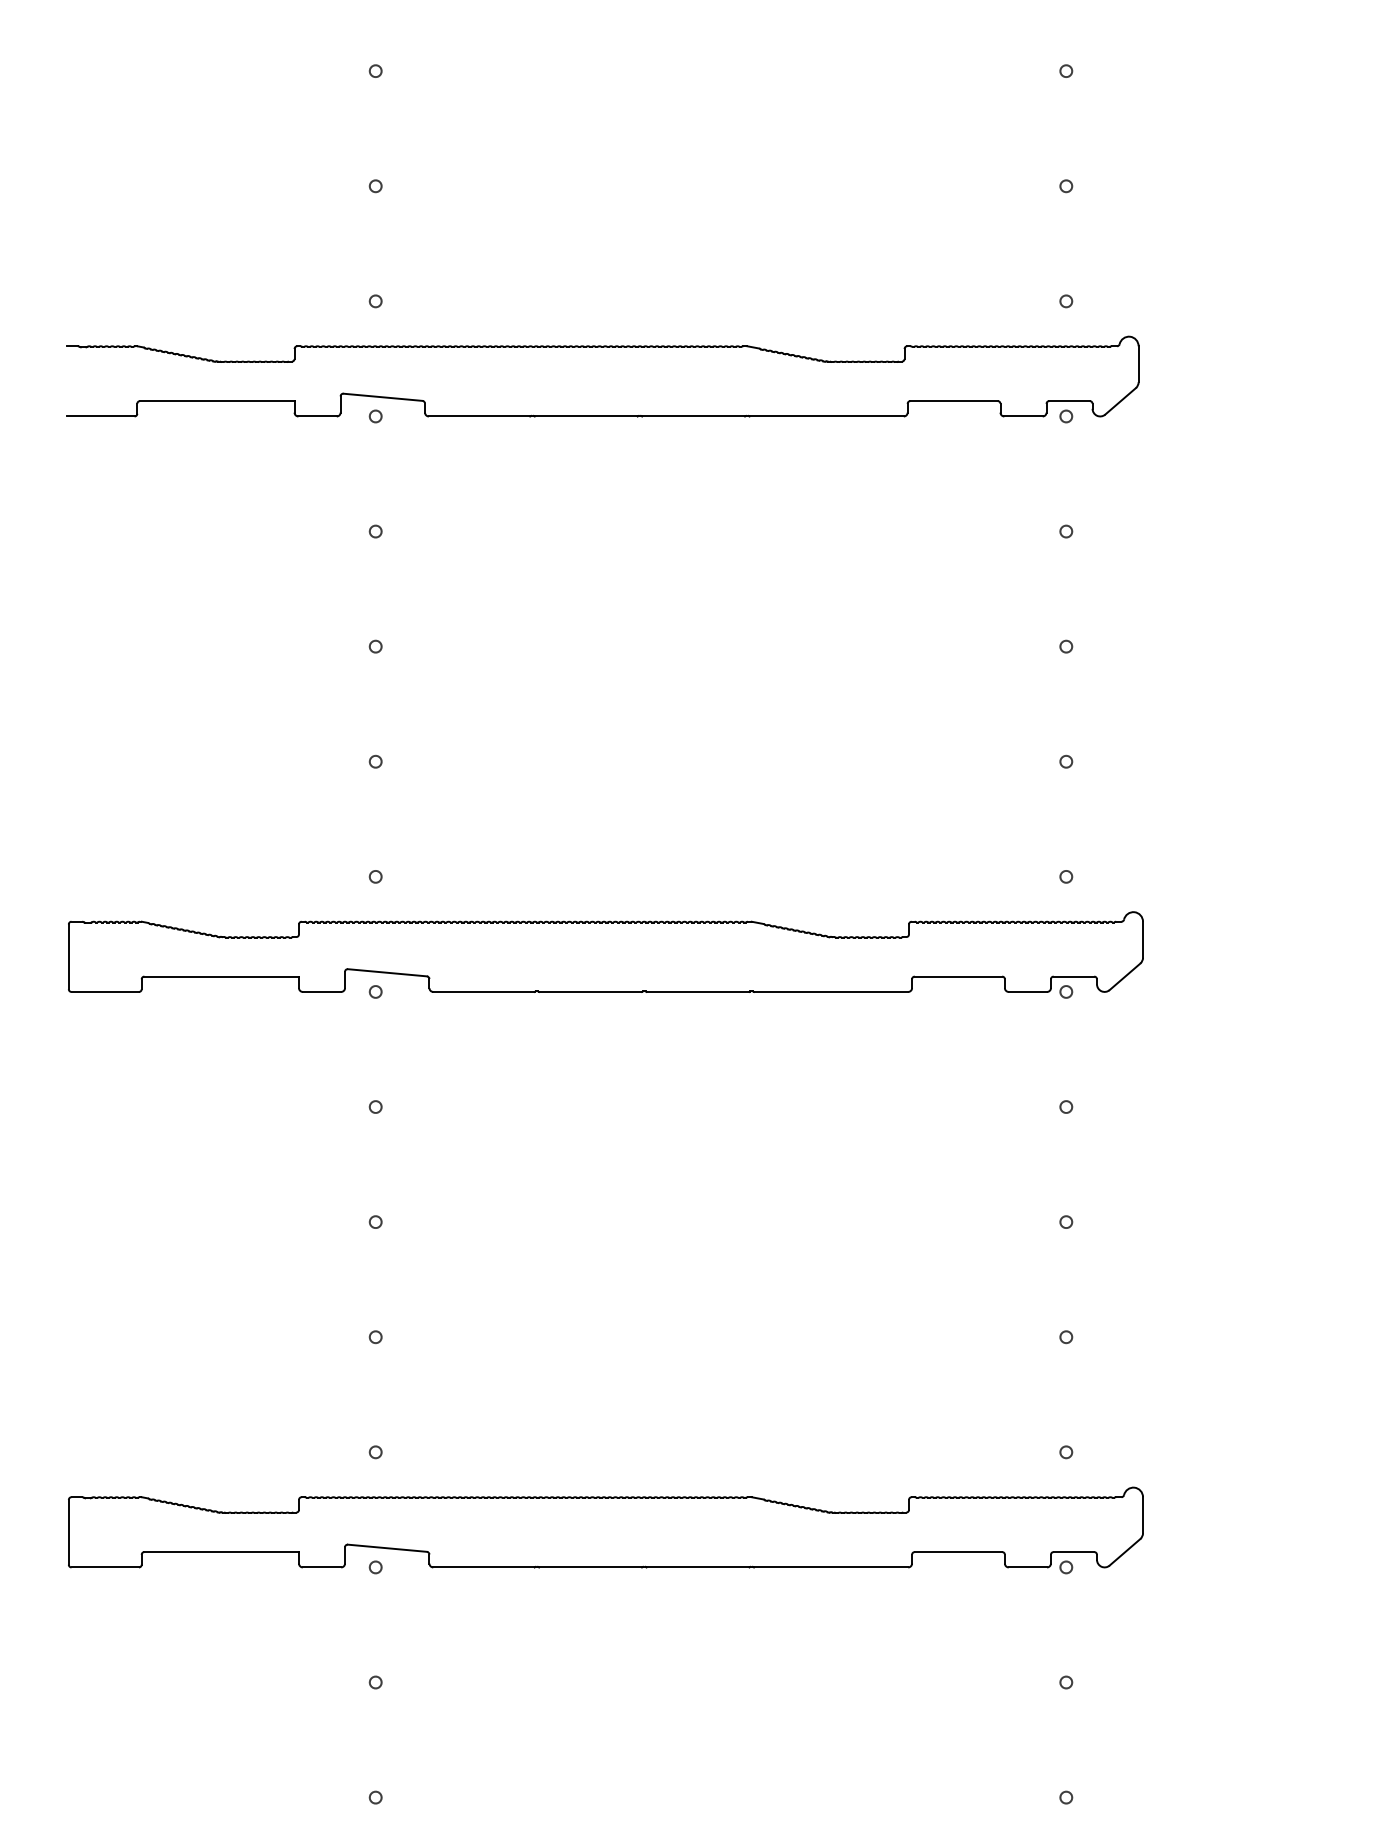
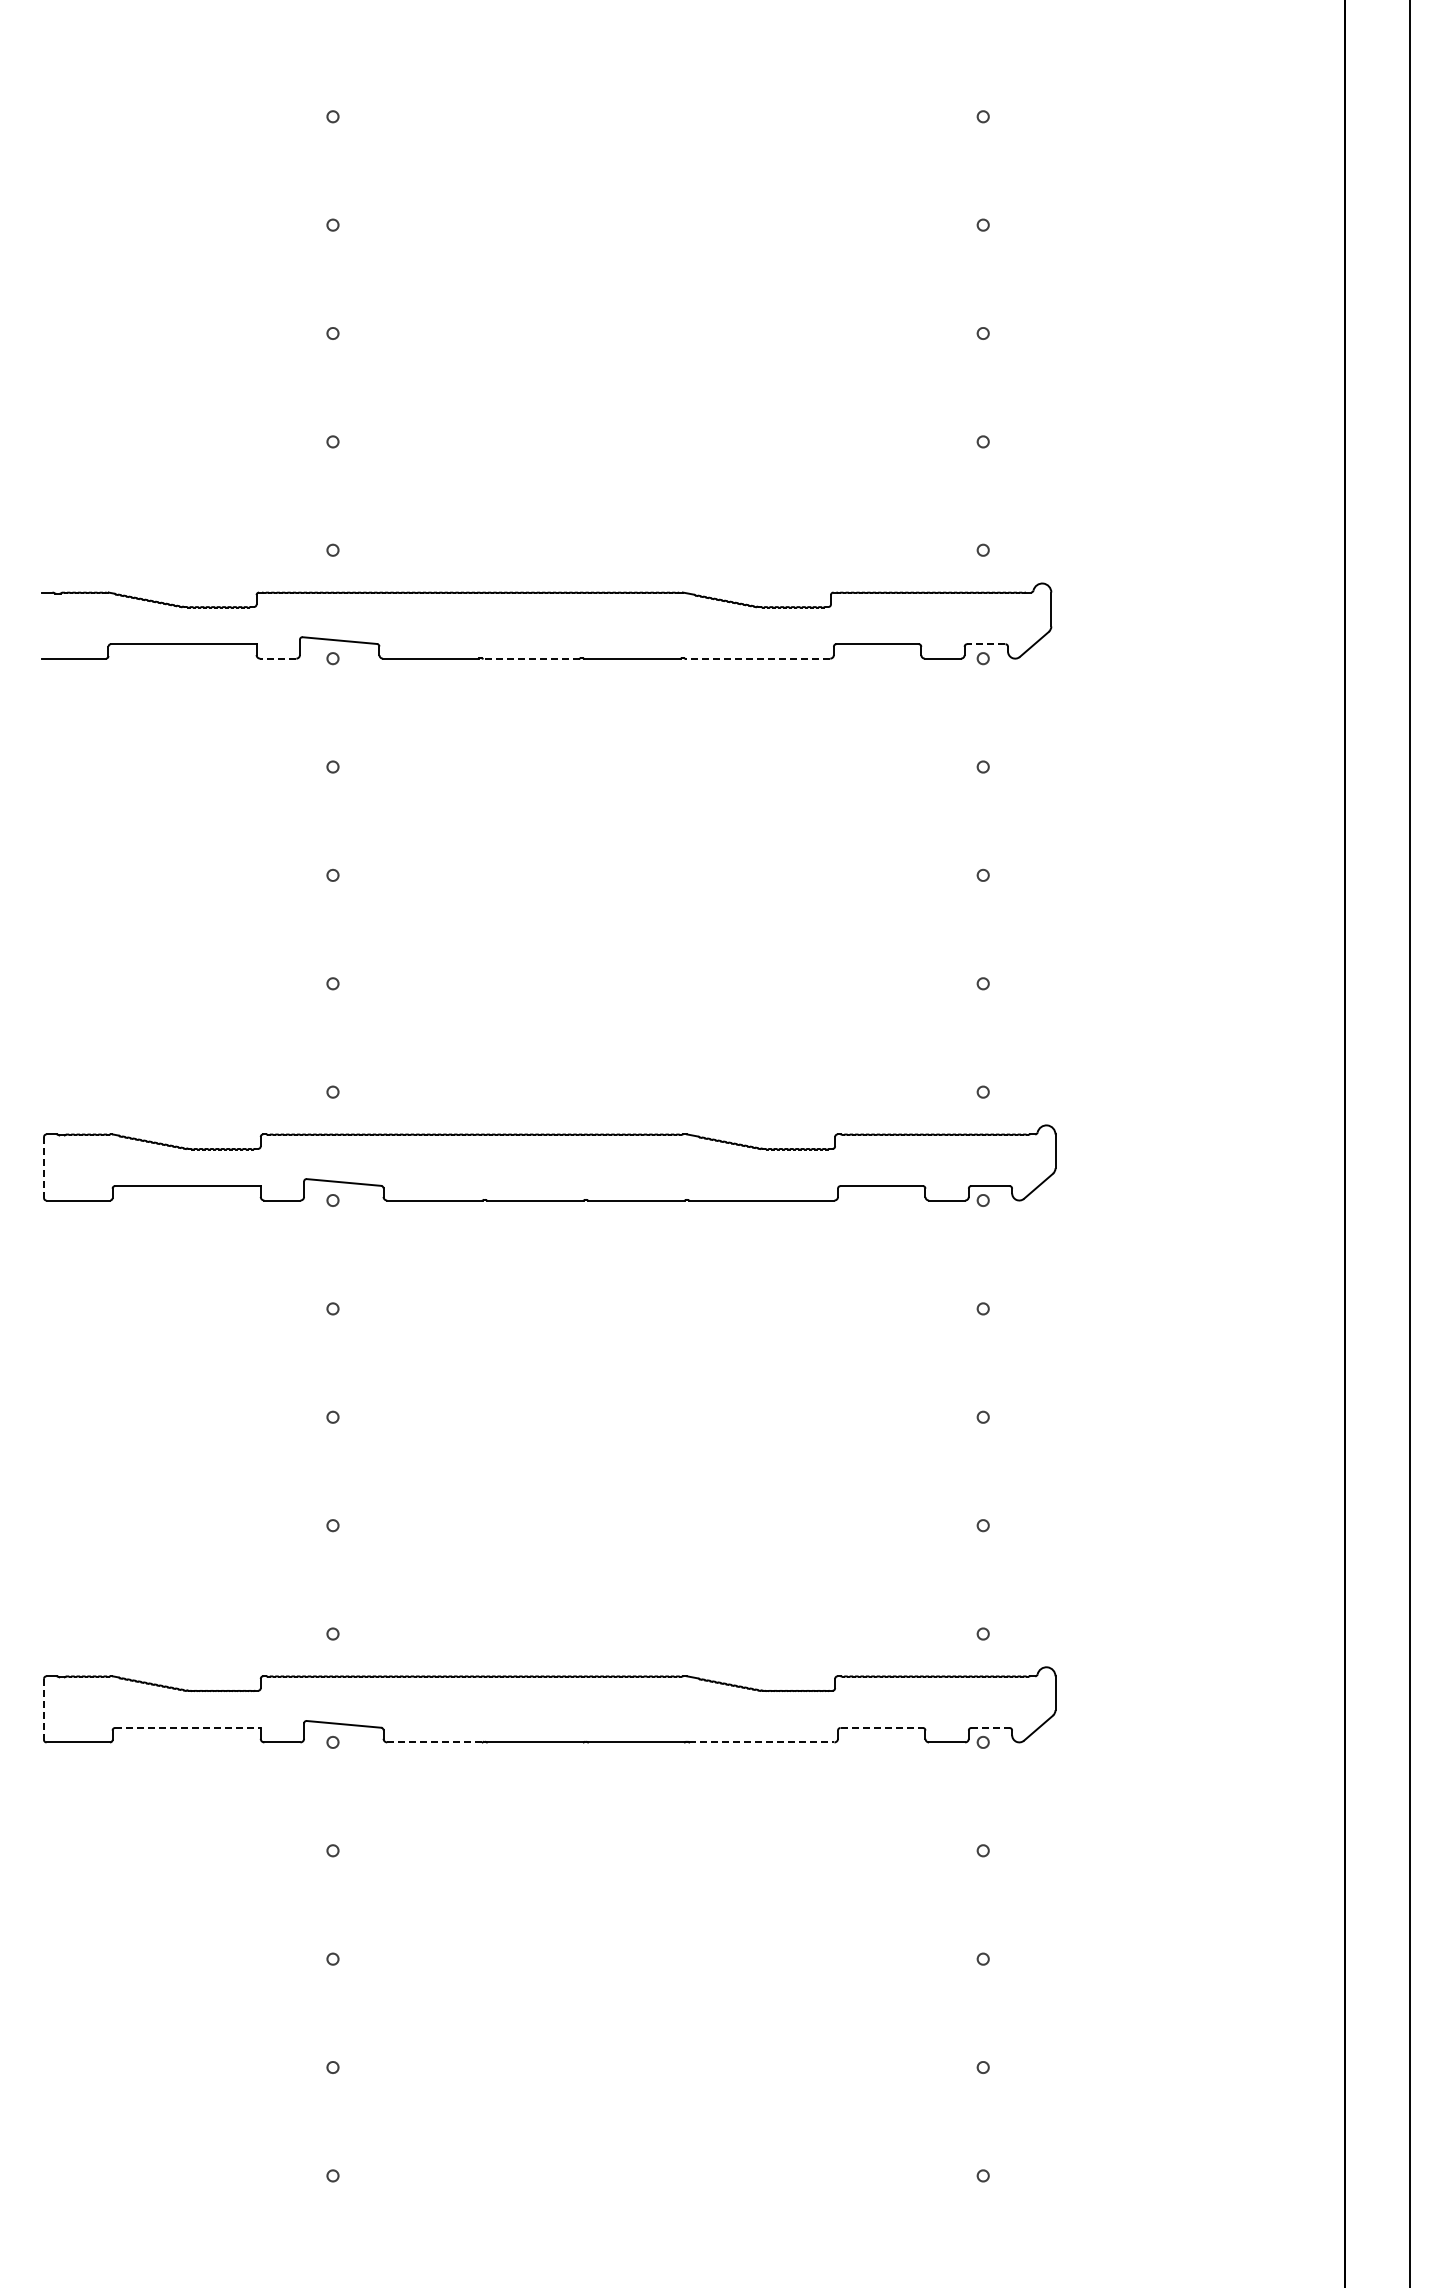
line: (1068, 401) -> (985, 644), solid -> dashed
line: (316, 416) -> (277, 658), solid -> dashed
line: (585, 416) -> (530, 658), solid -> dashed
line: (826, 416) -> (757, 658), solid -> dashed
line: (68, 956) -> (43, 1167), solid -> dashed
line: (68, 1532) -> (43, 1709), solid -> dashed
line: (221, 1551) -> (187, 1727), solid -> dashed
line: (959, 1551) -> (882, 1727), solid -> dashed
line: (1073, 1551) -> (990, 1727), solid -> dashed
line: (483, 1567) -> (434, 1742), solid -> dashed
line: (830, 1567) -> (761, 1742), solid -> dashed

